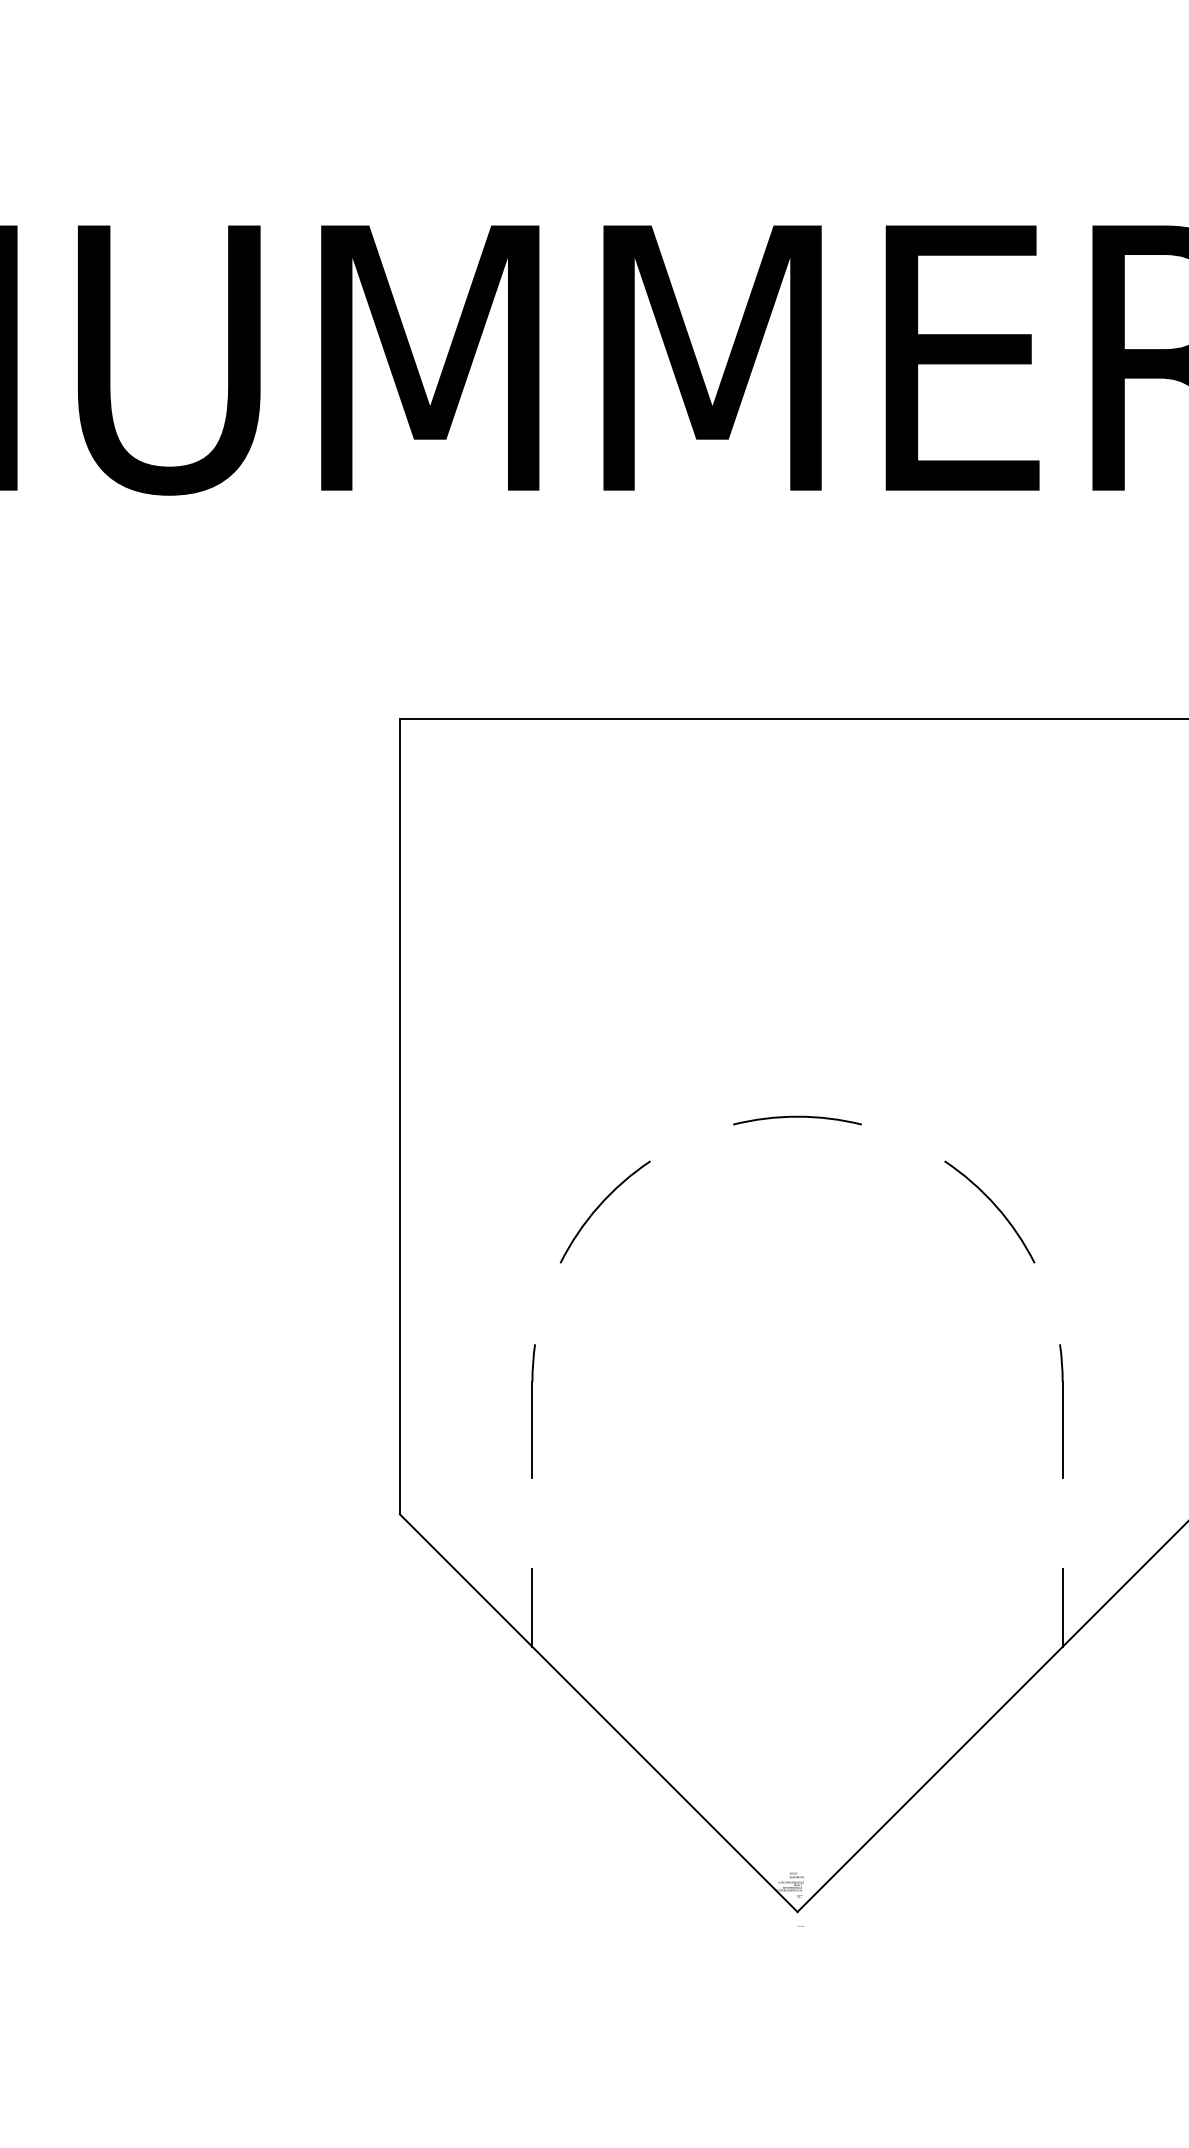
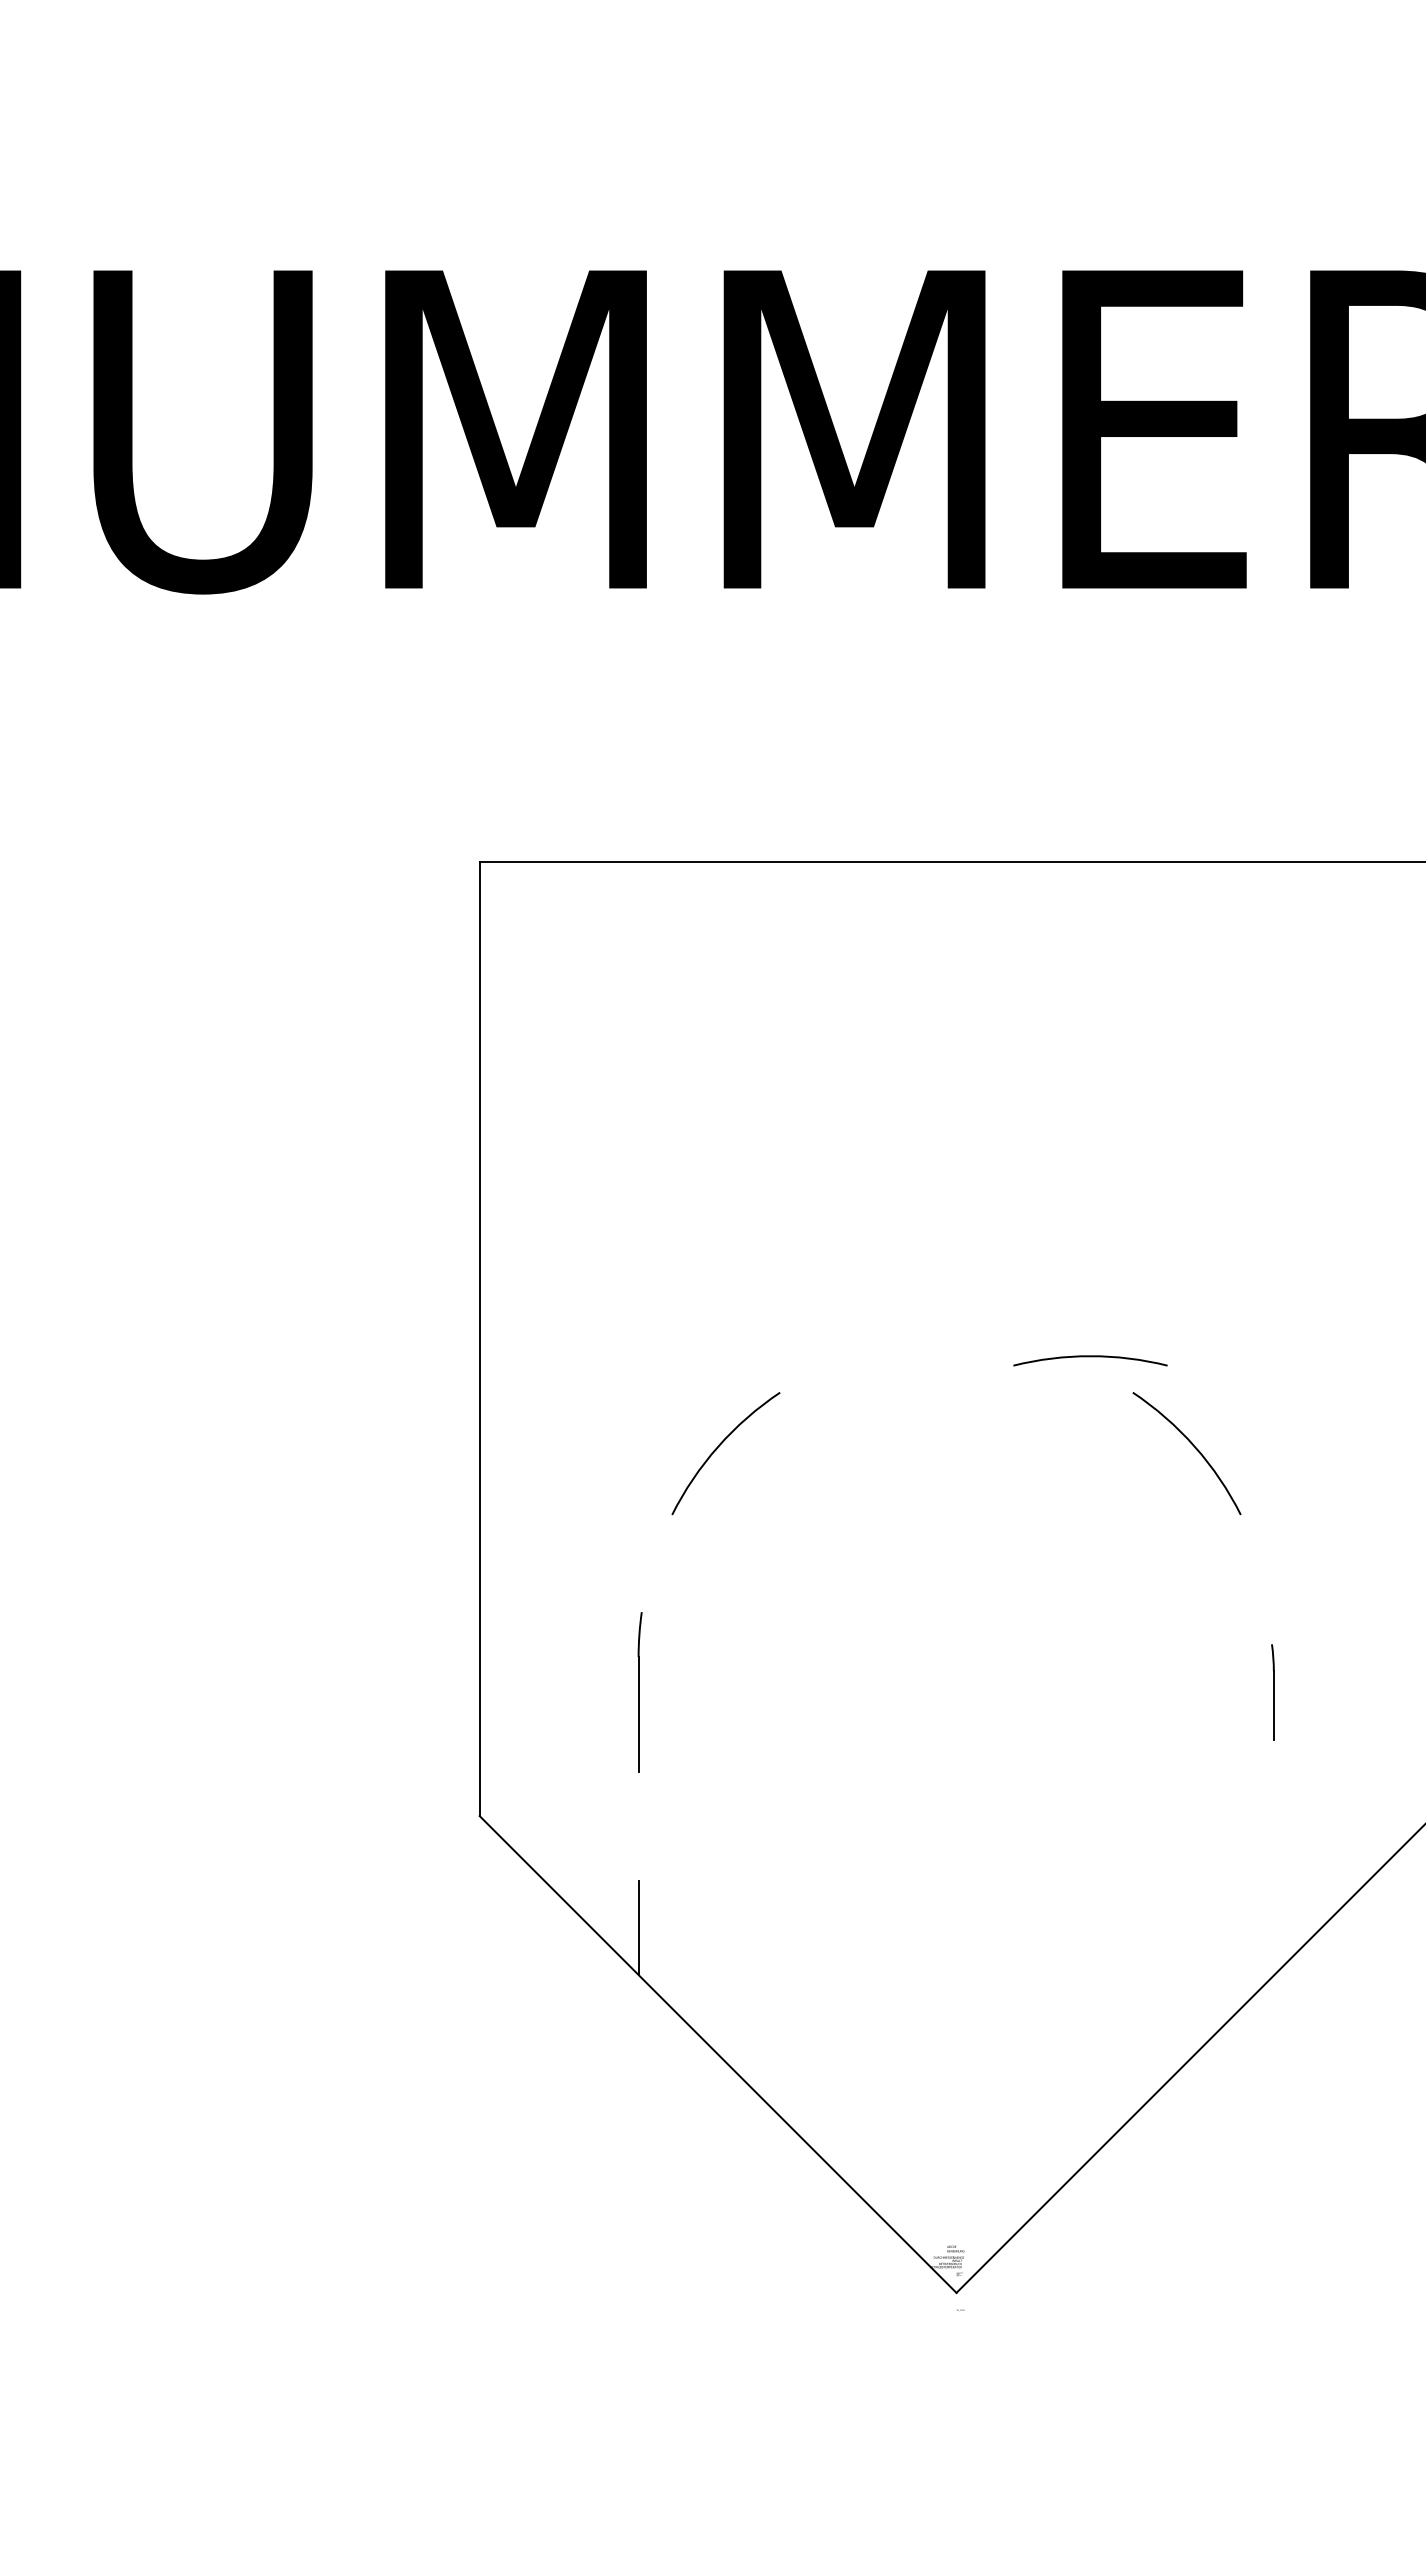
arc: (797, 1117) -> (1090, 1357), moved
part: (1061, 1411) -> (1272, 1692), size x0.6
line: (1062, 1608) -> (1274, 1928), removed

